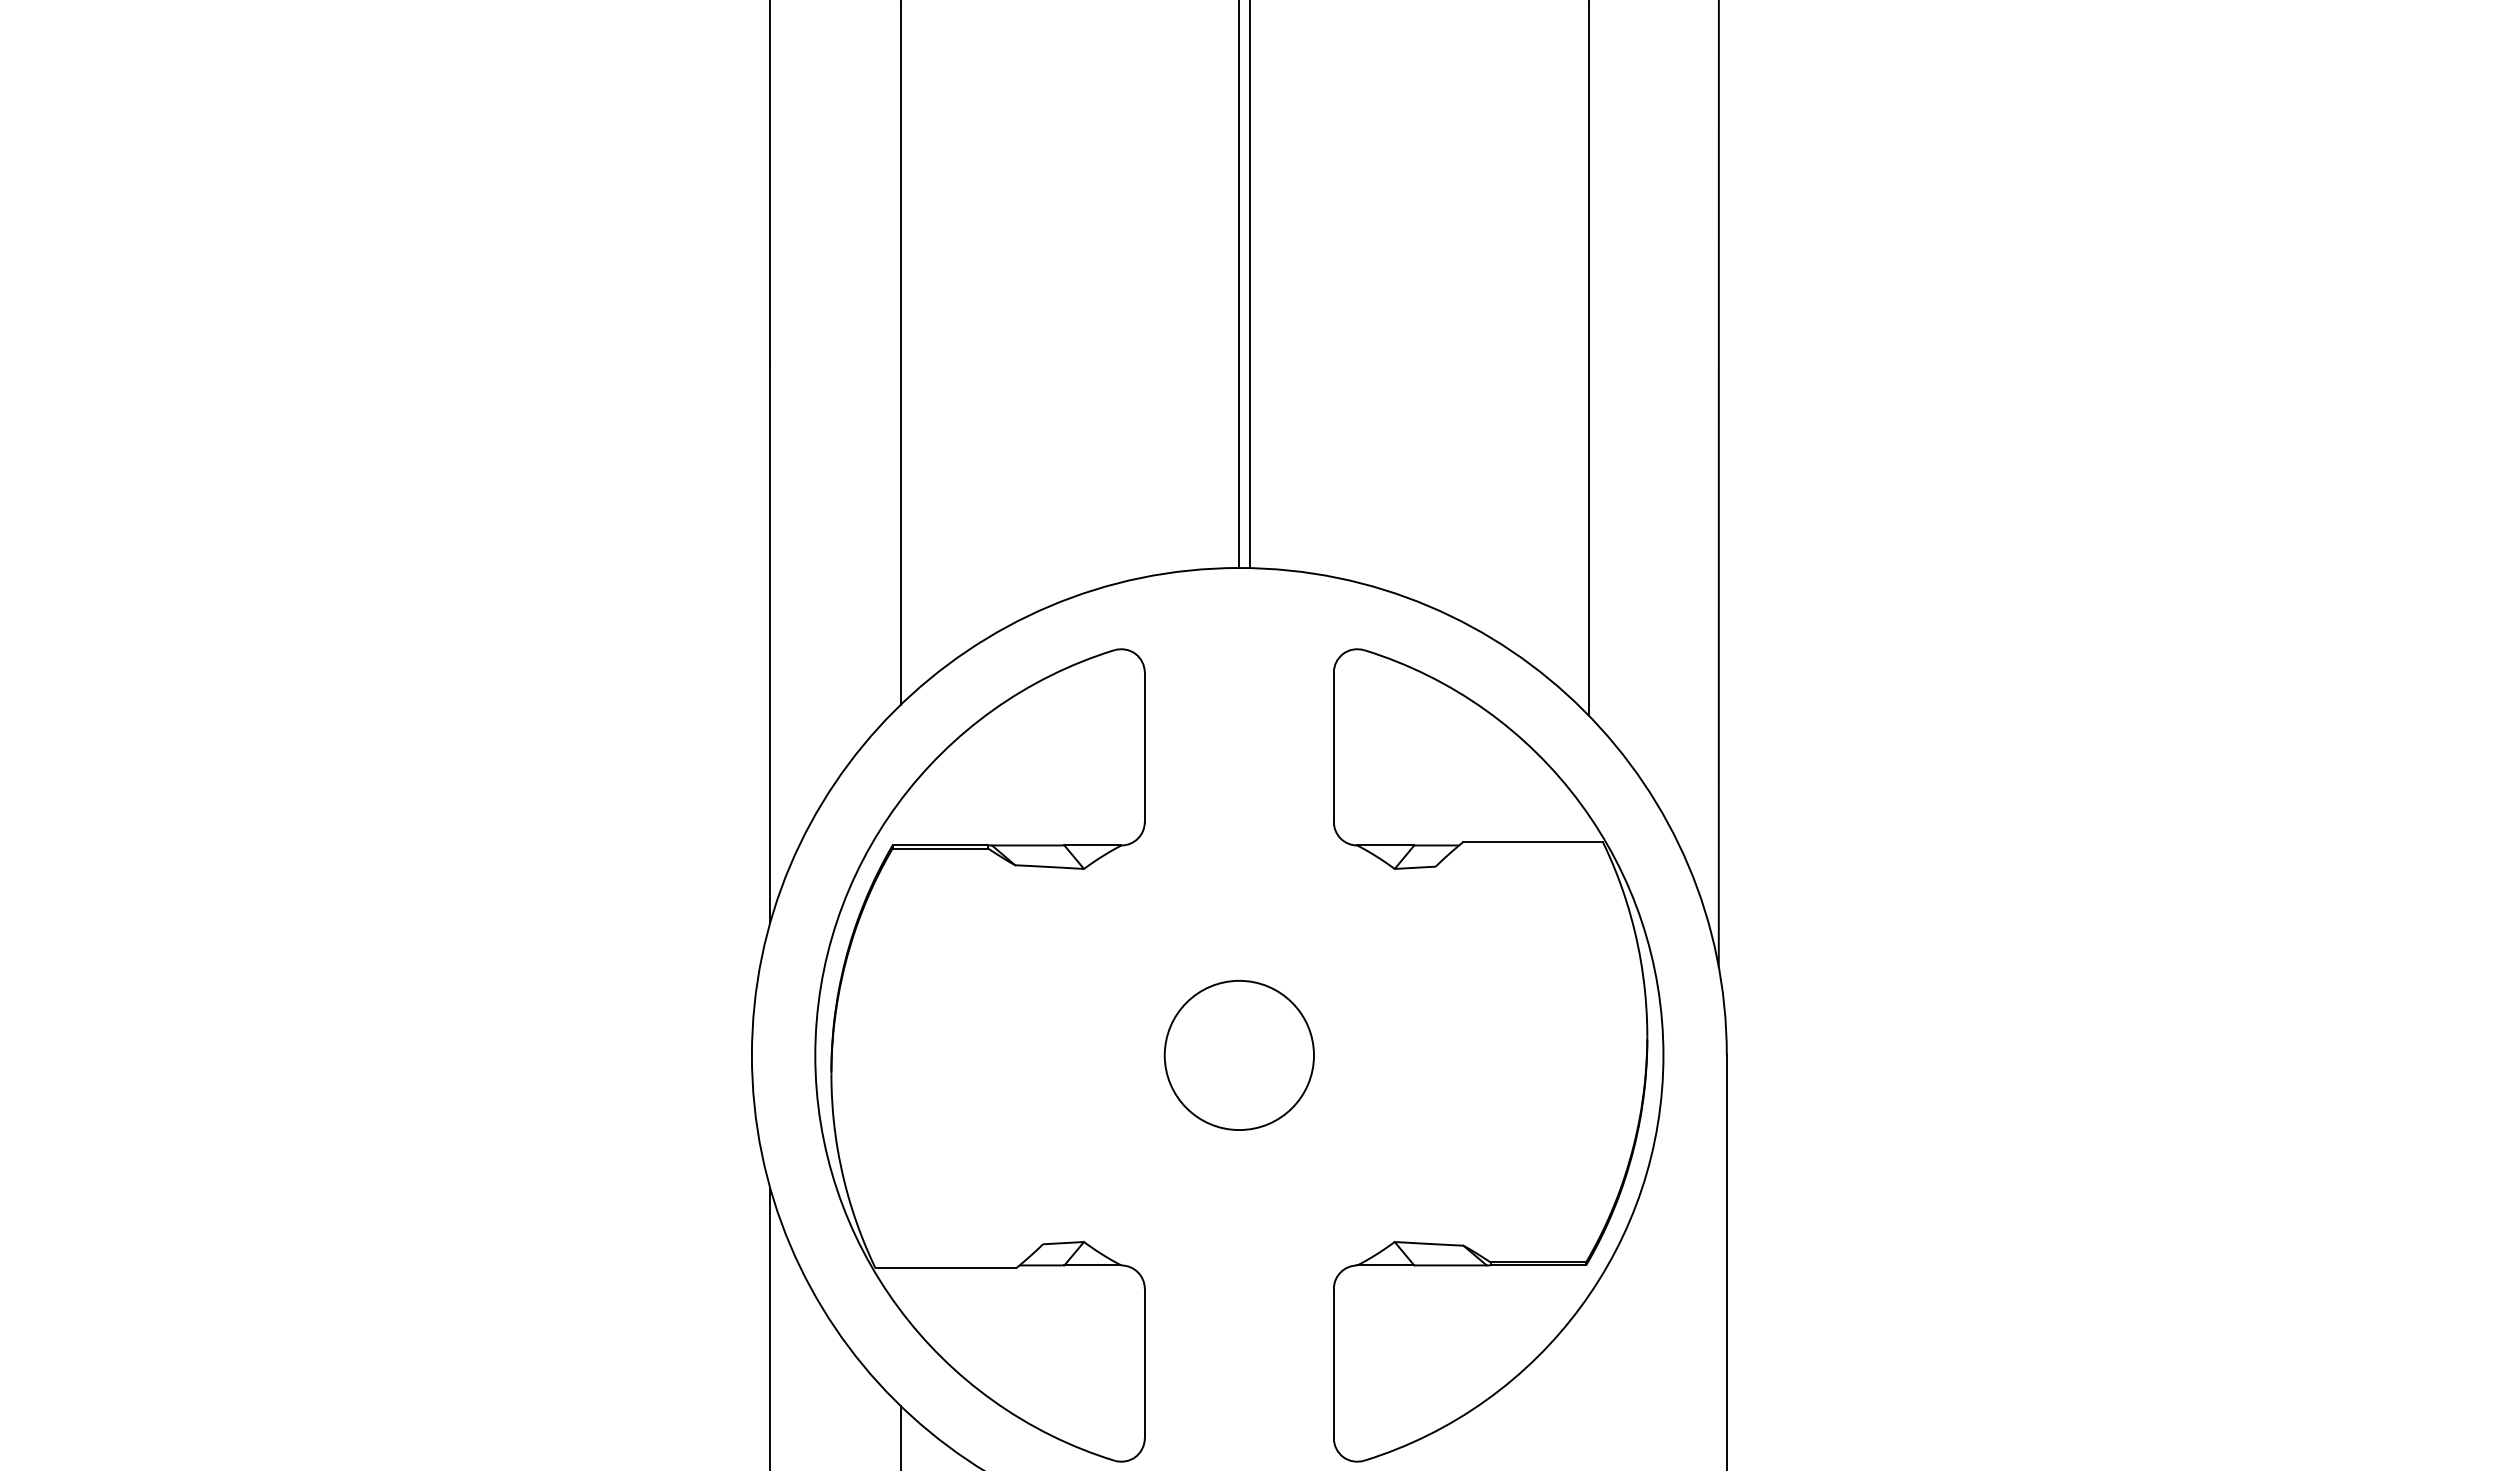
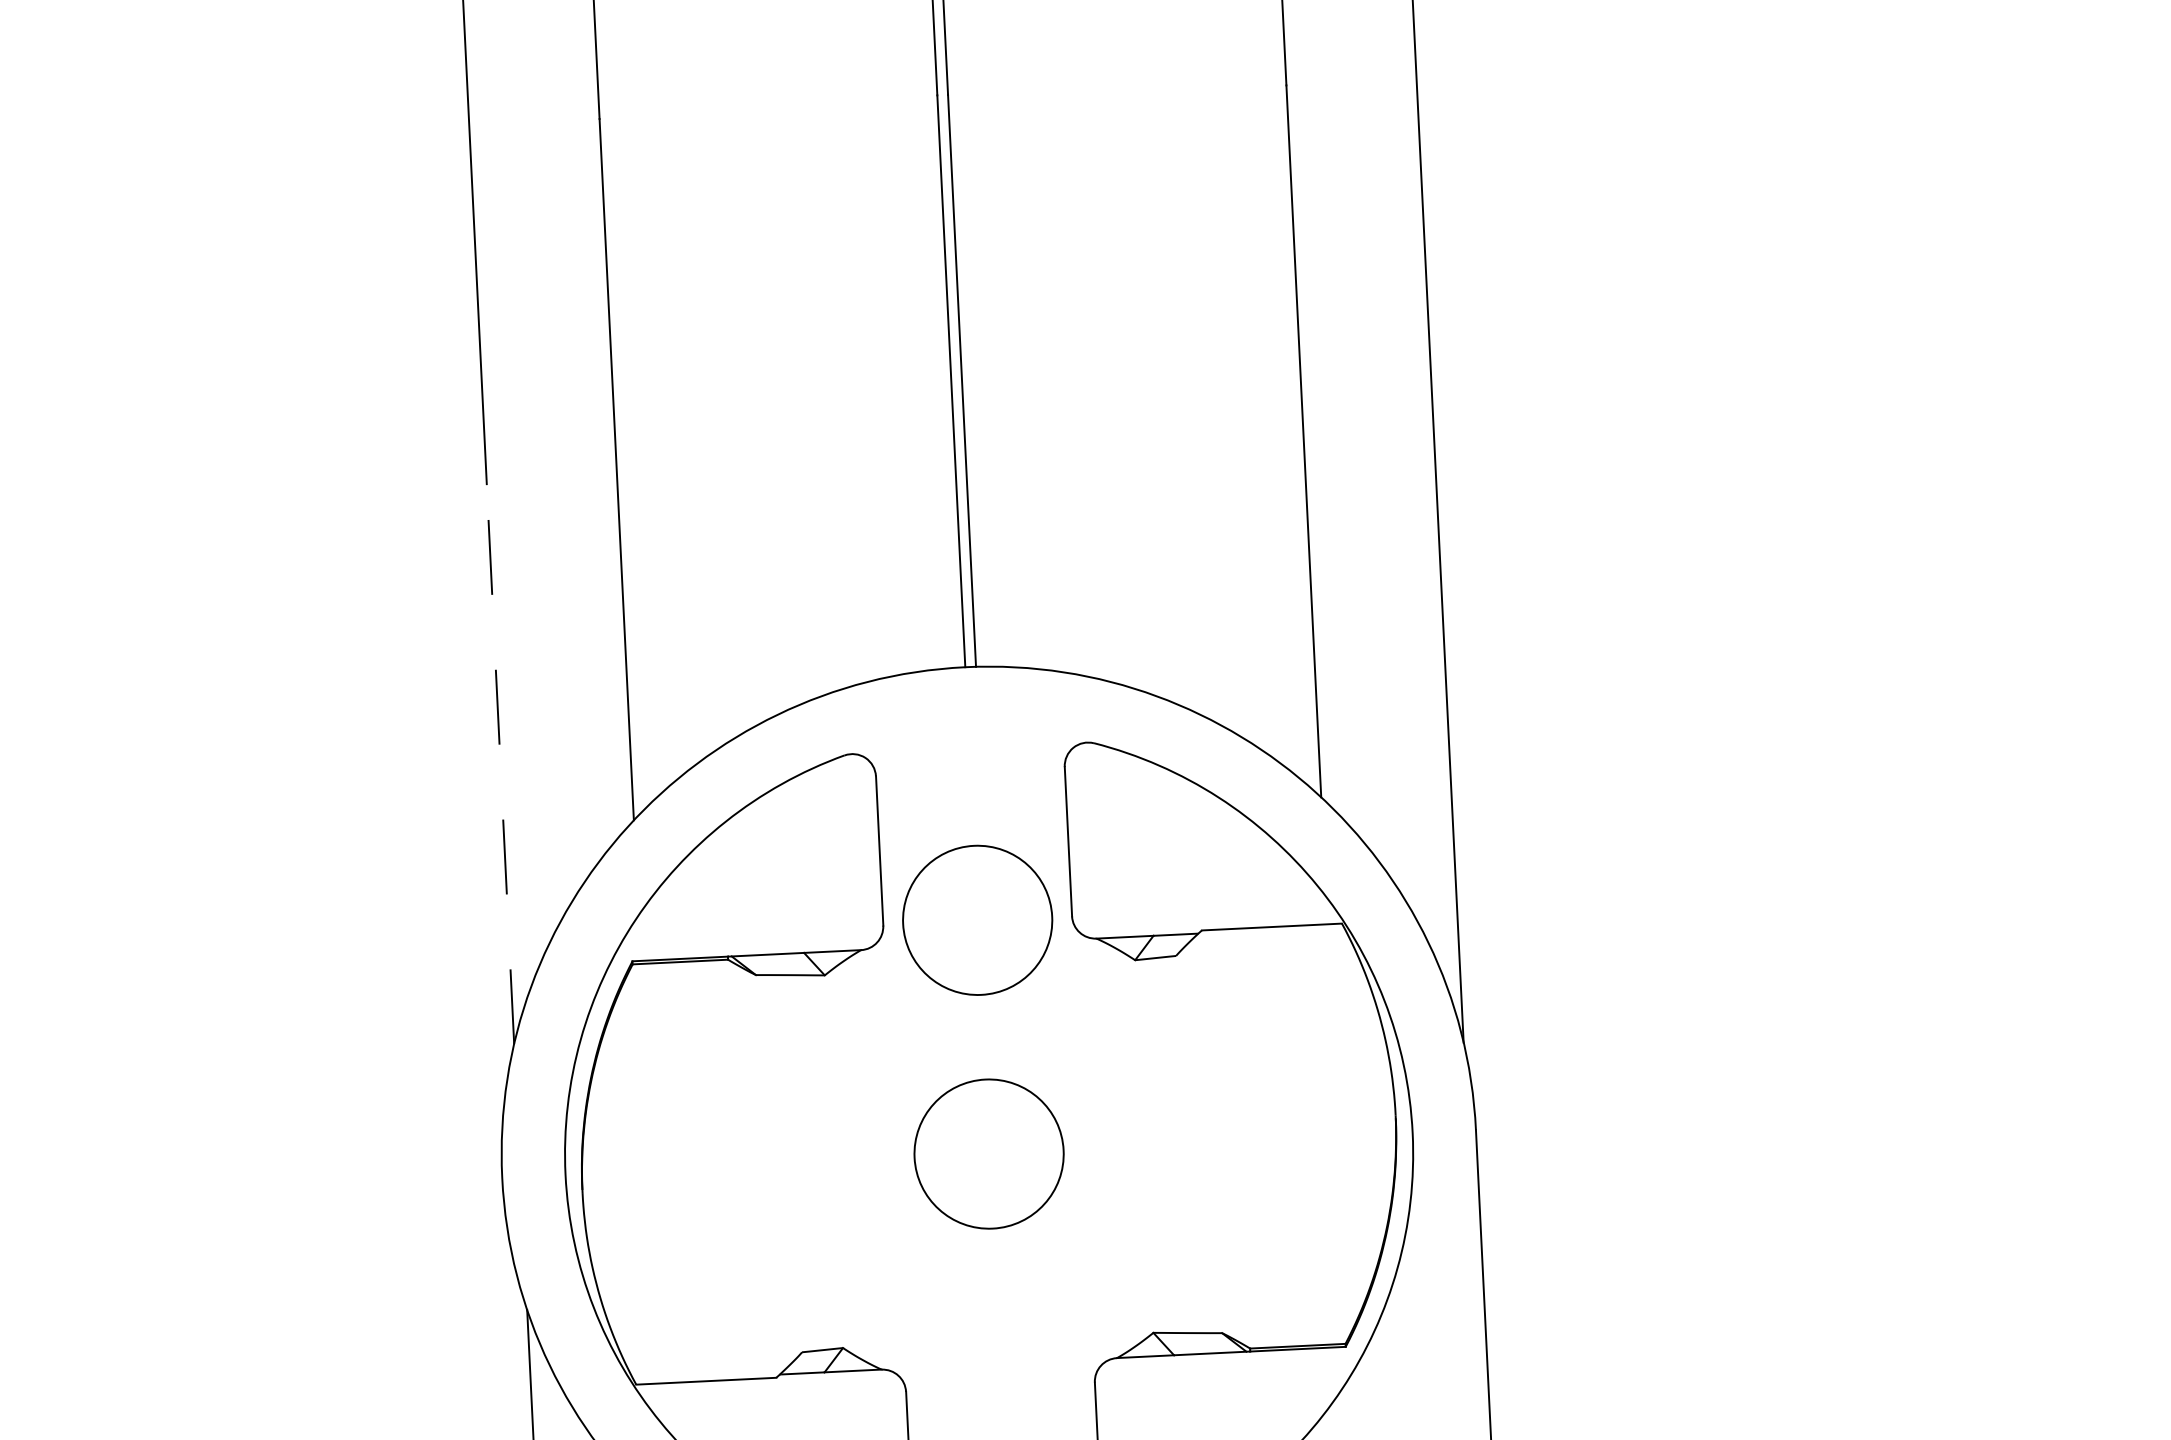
line: (770, 641) -> (500, 763), solid -> dashed
circle: (1238, 820) -> (976, 919), added

